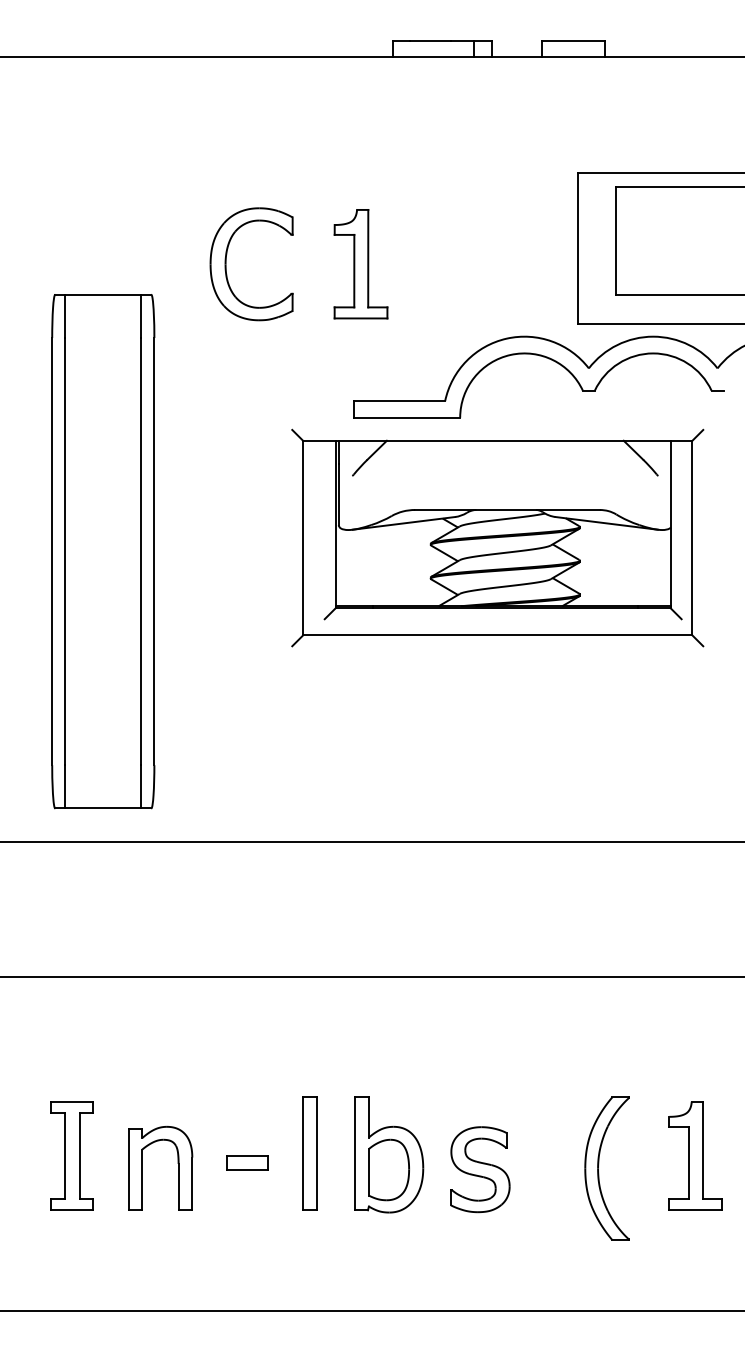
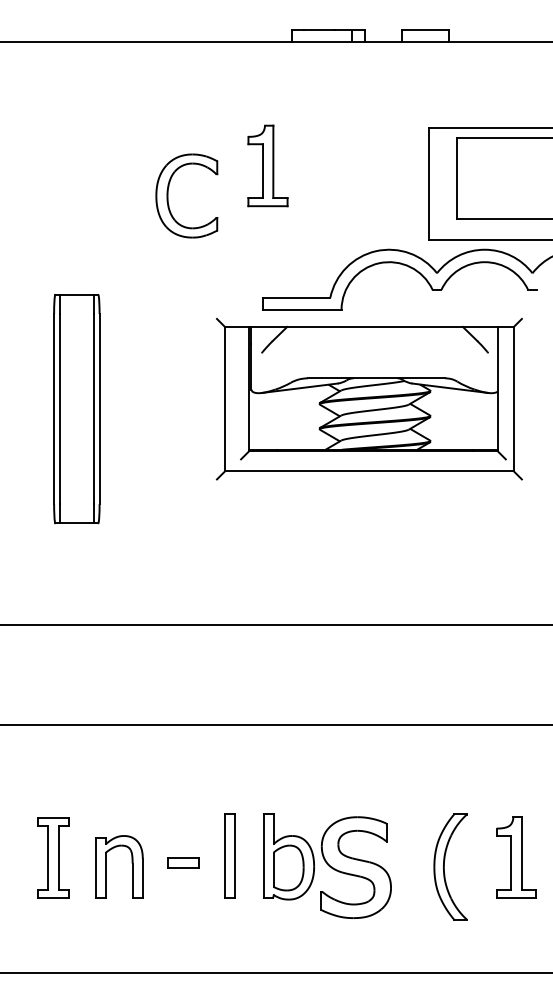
part: (360, 263) -> (267, 165), moved
part: (102, 550) -> (76, 408), size x0.6
part: (480, 1169) -> (356, 867), size x1.6

